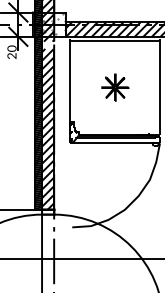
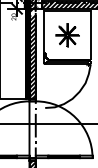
part: (115, 87) -> (67, 35), size x1.67

